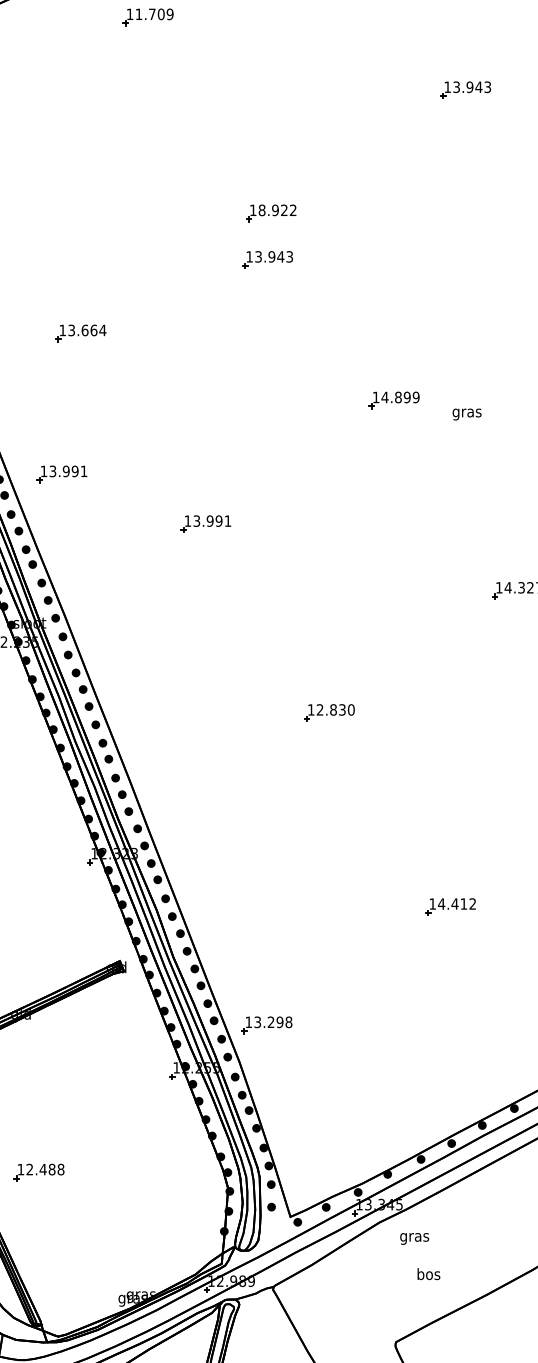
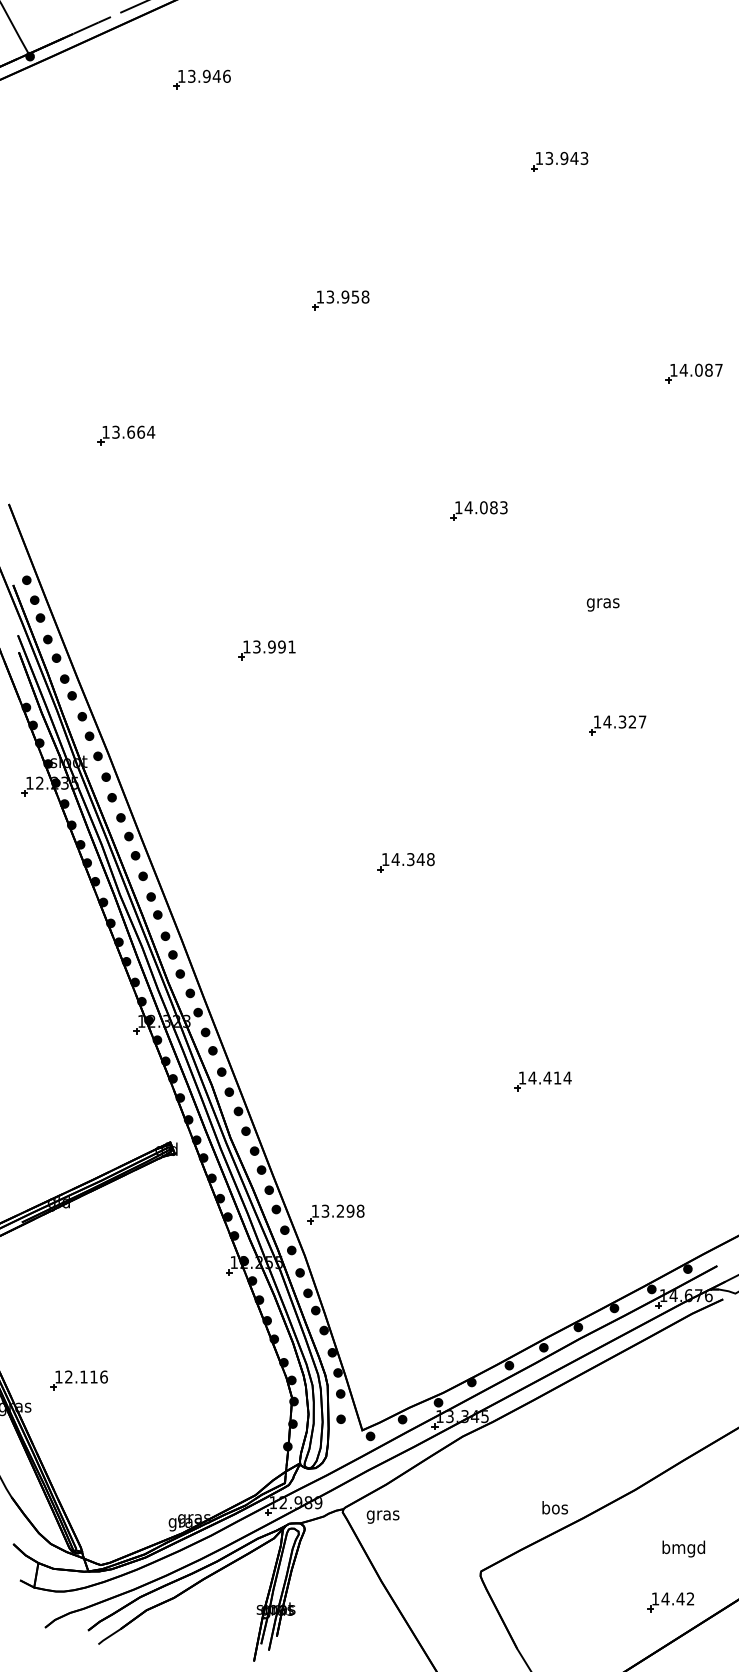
text: (154, 13) -> (209, 75), 11.709 -> 13.946
text: (277, 209) -> (347, 296), 18.922 -> 13.958
part: (267, 259) -> (336, 352), removed
text: (406, 397) -> (493, 507), 14.899 -> 14.083
text: (467, 414) -> (603, 604), moved
part: (61, 474) -> (104, 594), removed
text: (335, 709) -> (412, 859), 12.830 -> 14.348
text: (472, 903) -> (567, 1077), 14.412 -> 14.414
text: (51, 1169) -> (93, 1376), 12.488 -> 12.116
text: (414, 1238) -> (382, 1516), moved
text: (428, 1273) -> (554, 1507), moved

